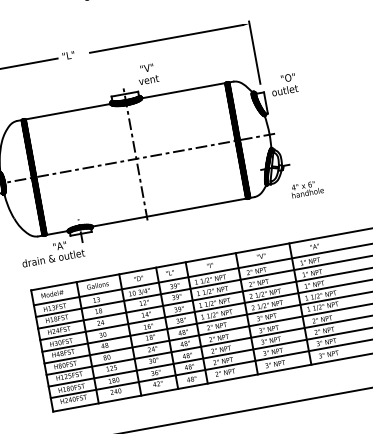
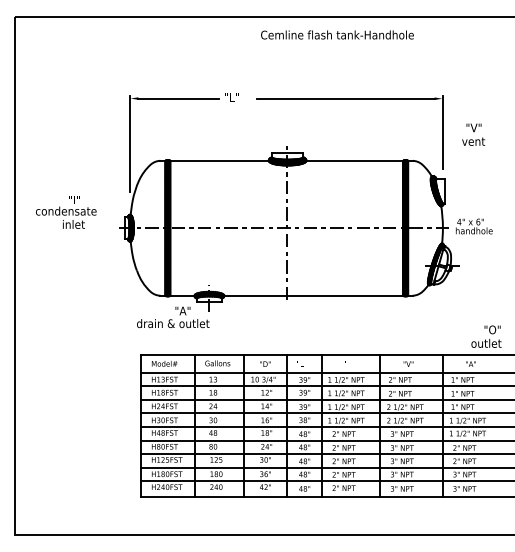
text: (147, 73) -> (473, 134), moved
text: (284, 84) -> (486, 336), moved
text: (307, 189) -> (474, 226), moved

